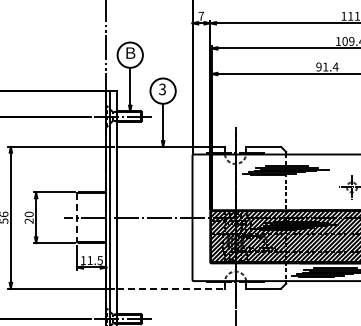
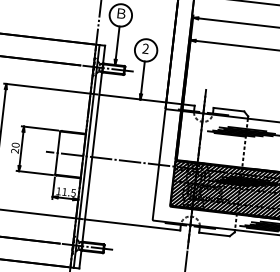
text: (162, 89) -> (145, 48), 3 -> 2
line: (77, 217) -> (57, 152), dashed -> solid
line: (171, 288) -> (133, 224), dashed -> solid

